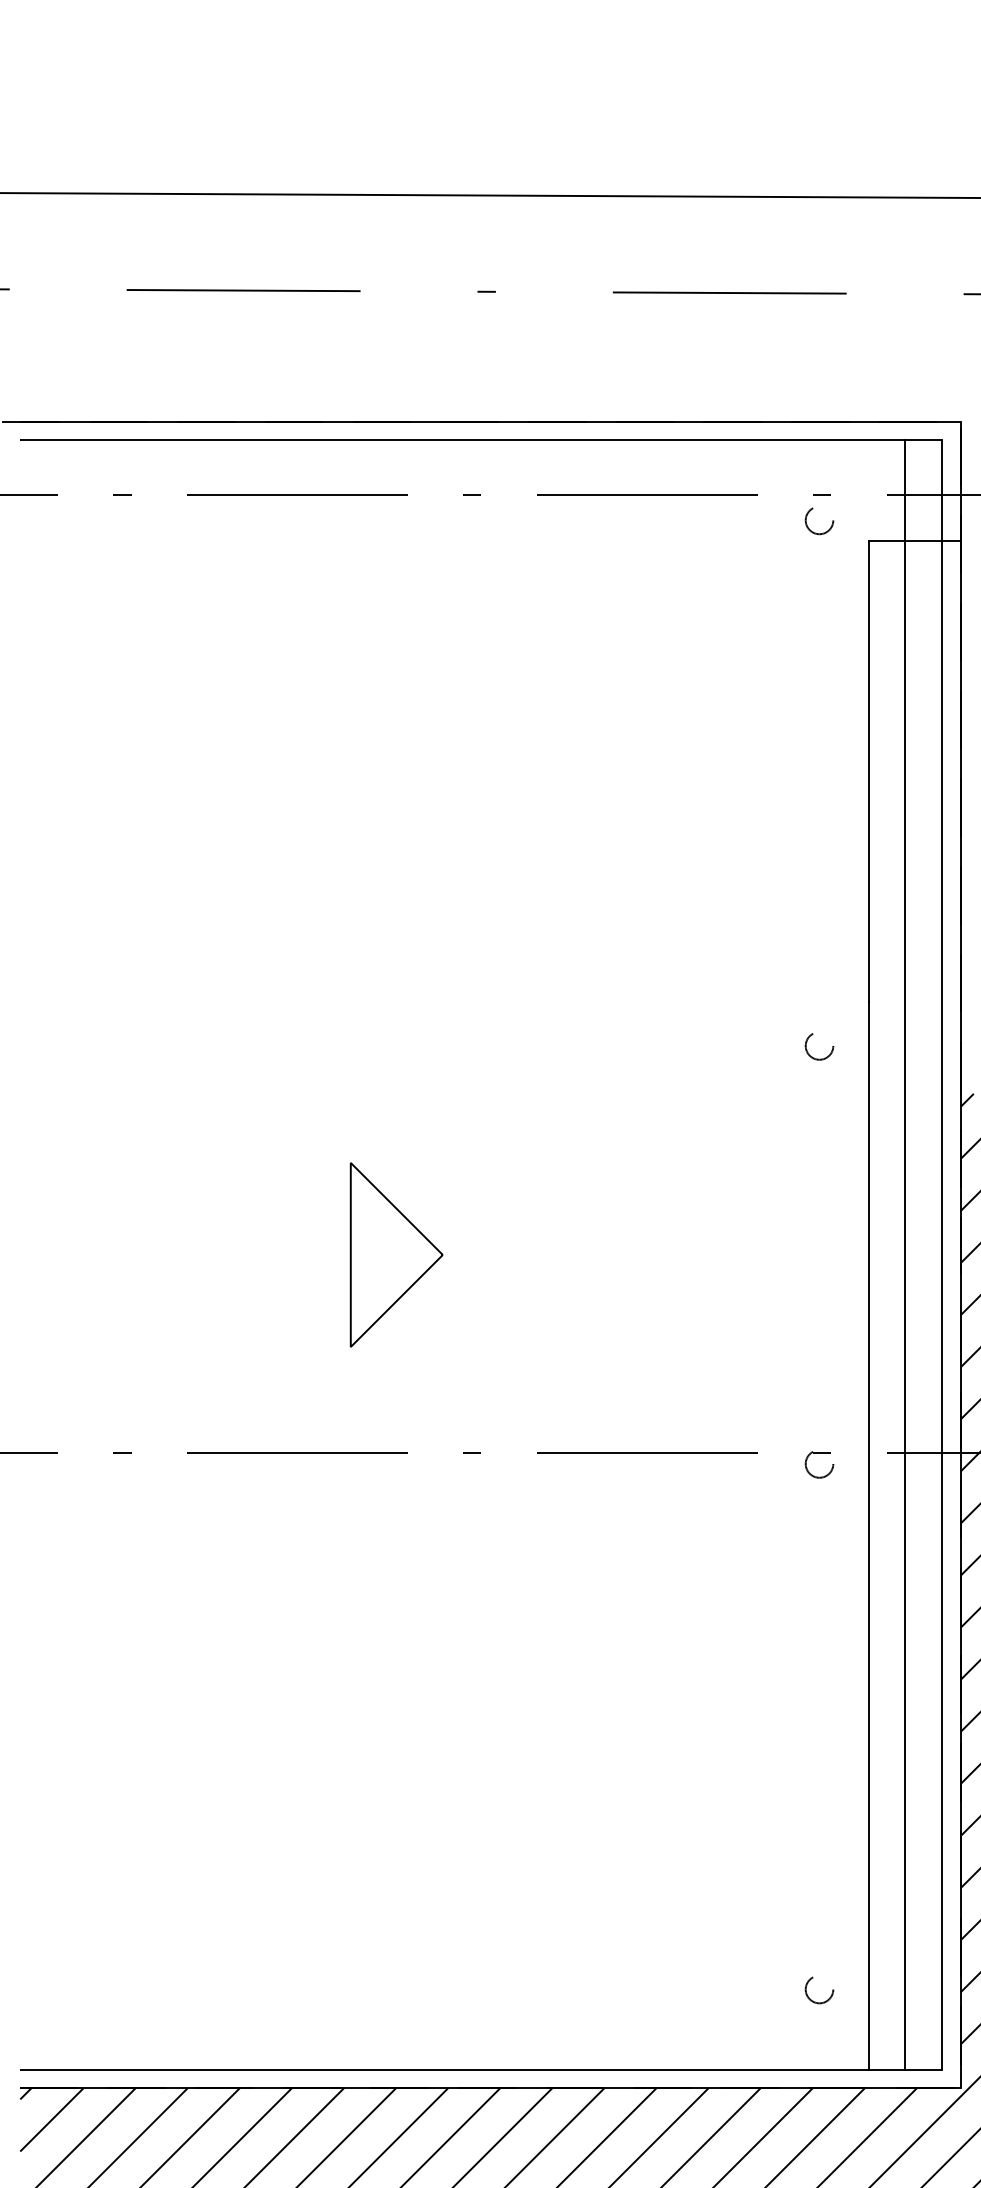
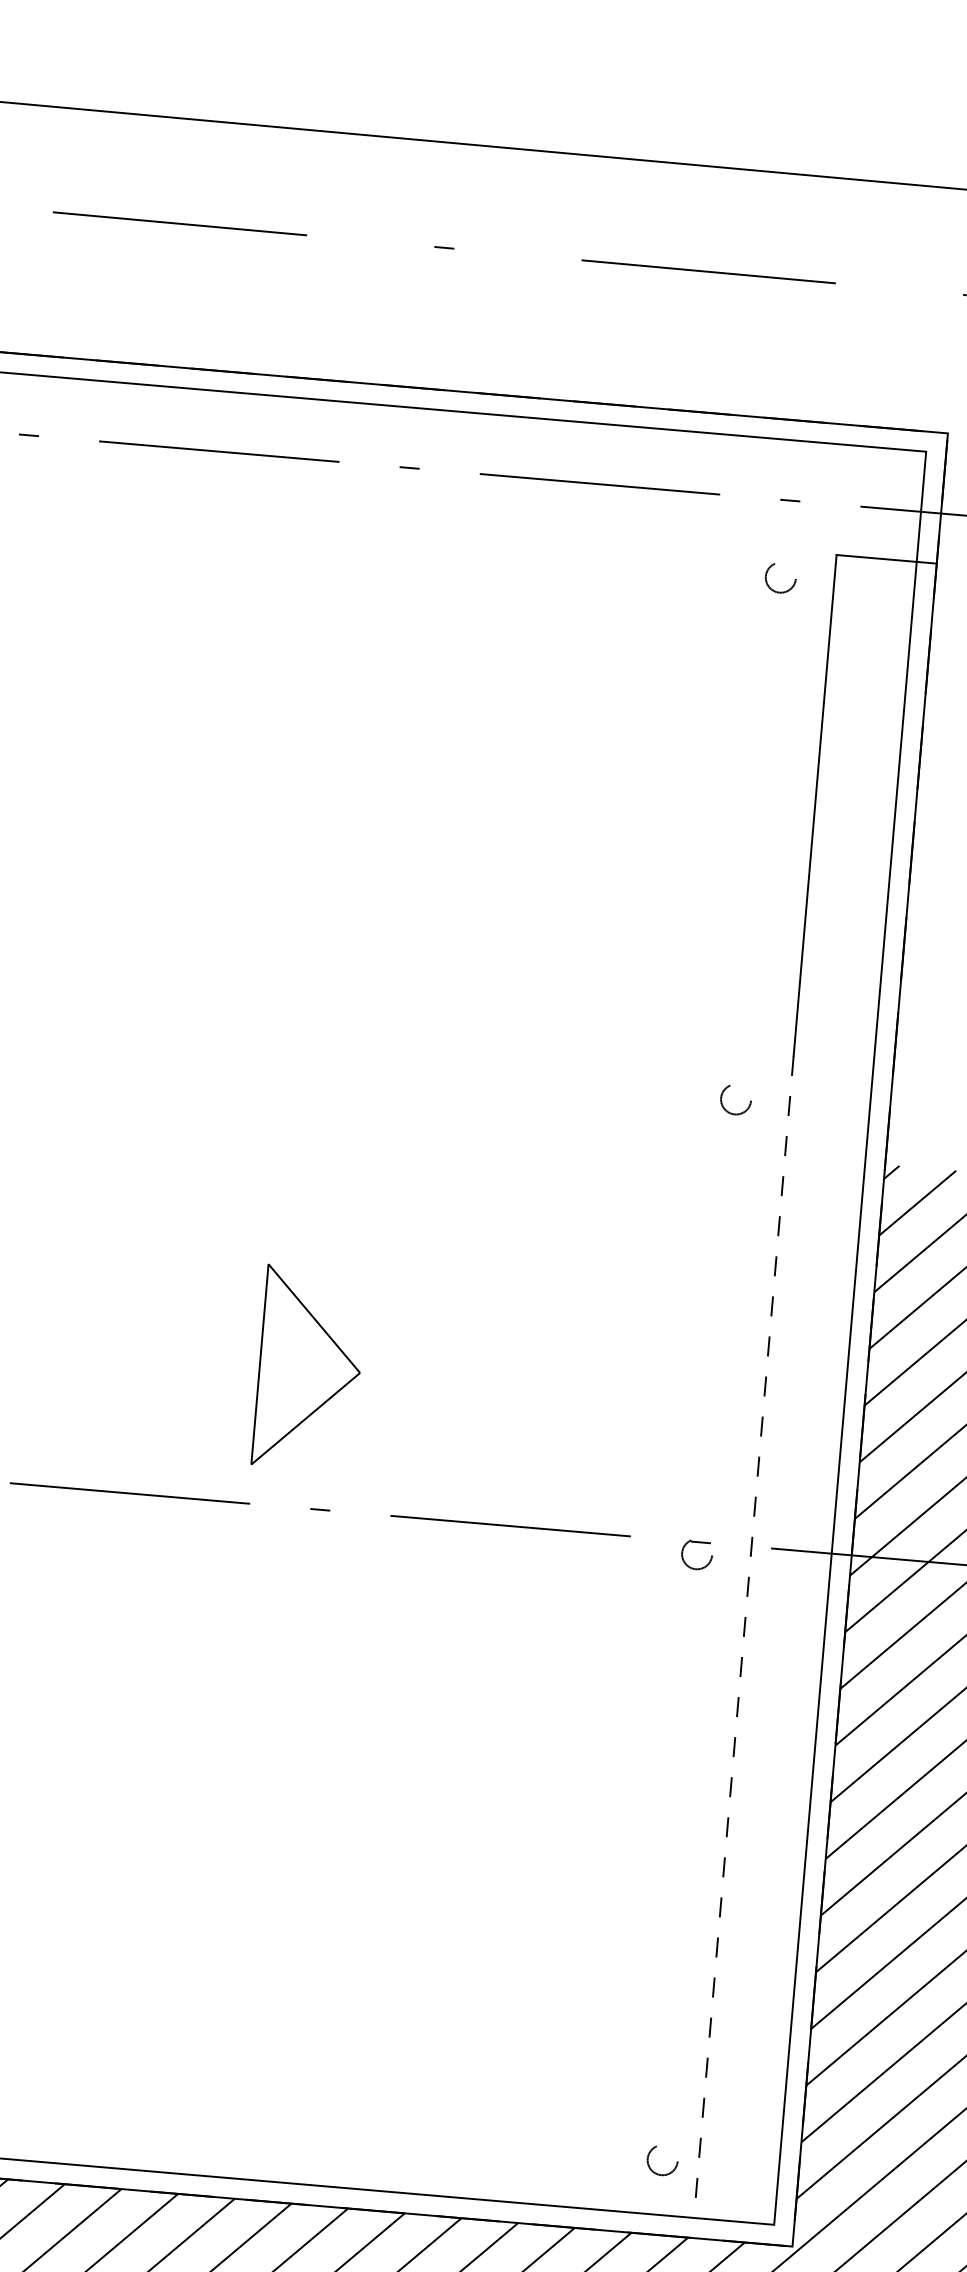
circle: (819, 521) -> (780, 578), moved
part: (396, 1254) -> (309, 1368), moved
line: (905, 1254) -> (810, 1334), removed
line: (868, 1536) -> (743, 1637), solid -> dashed
circle: (819, 1990) -> (662, 2161), moved

